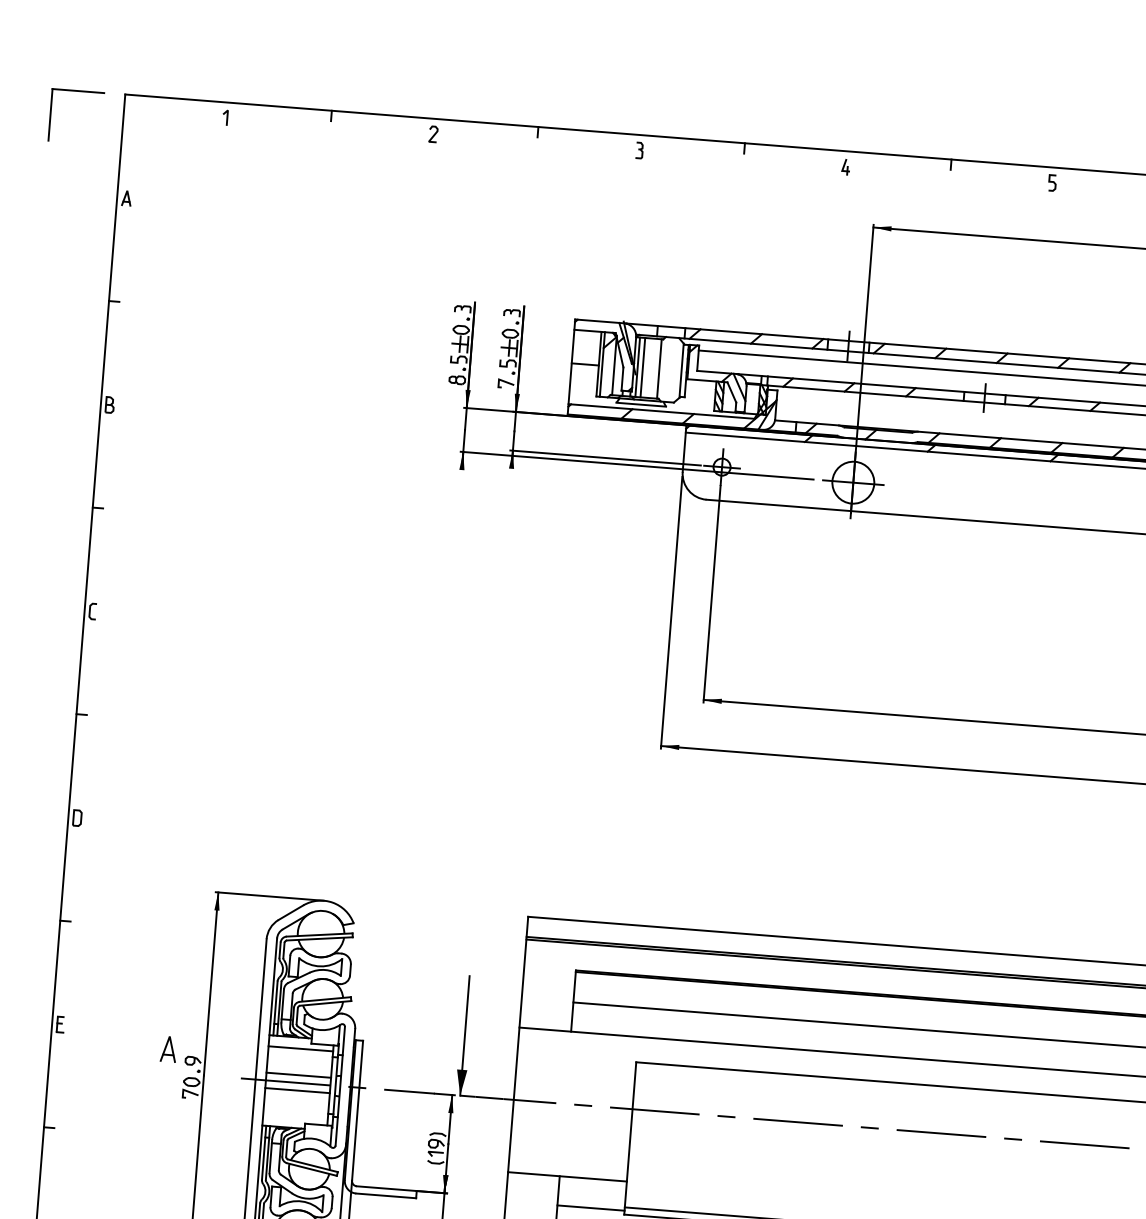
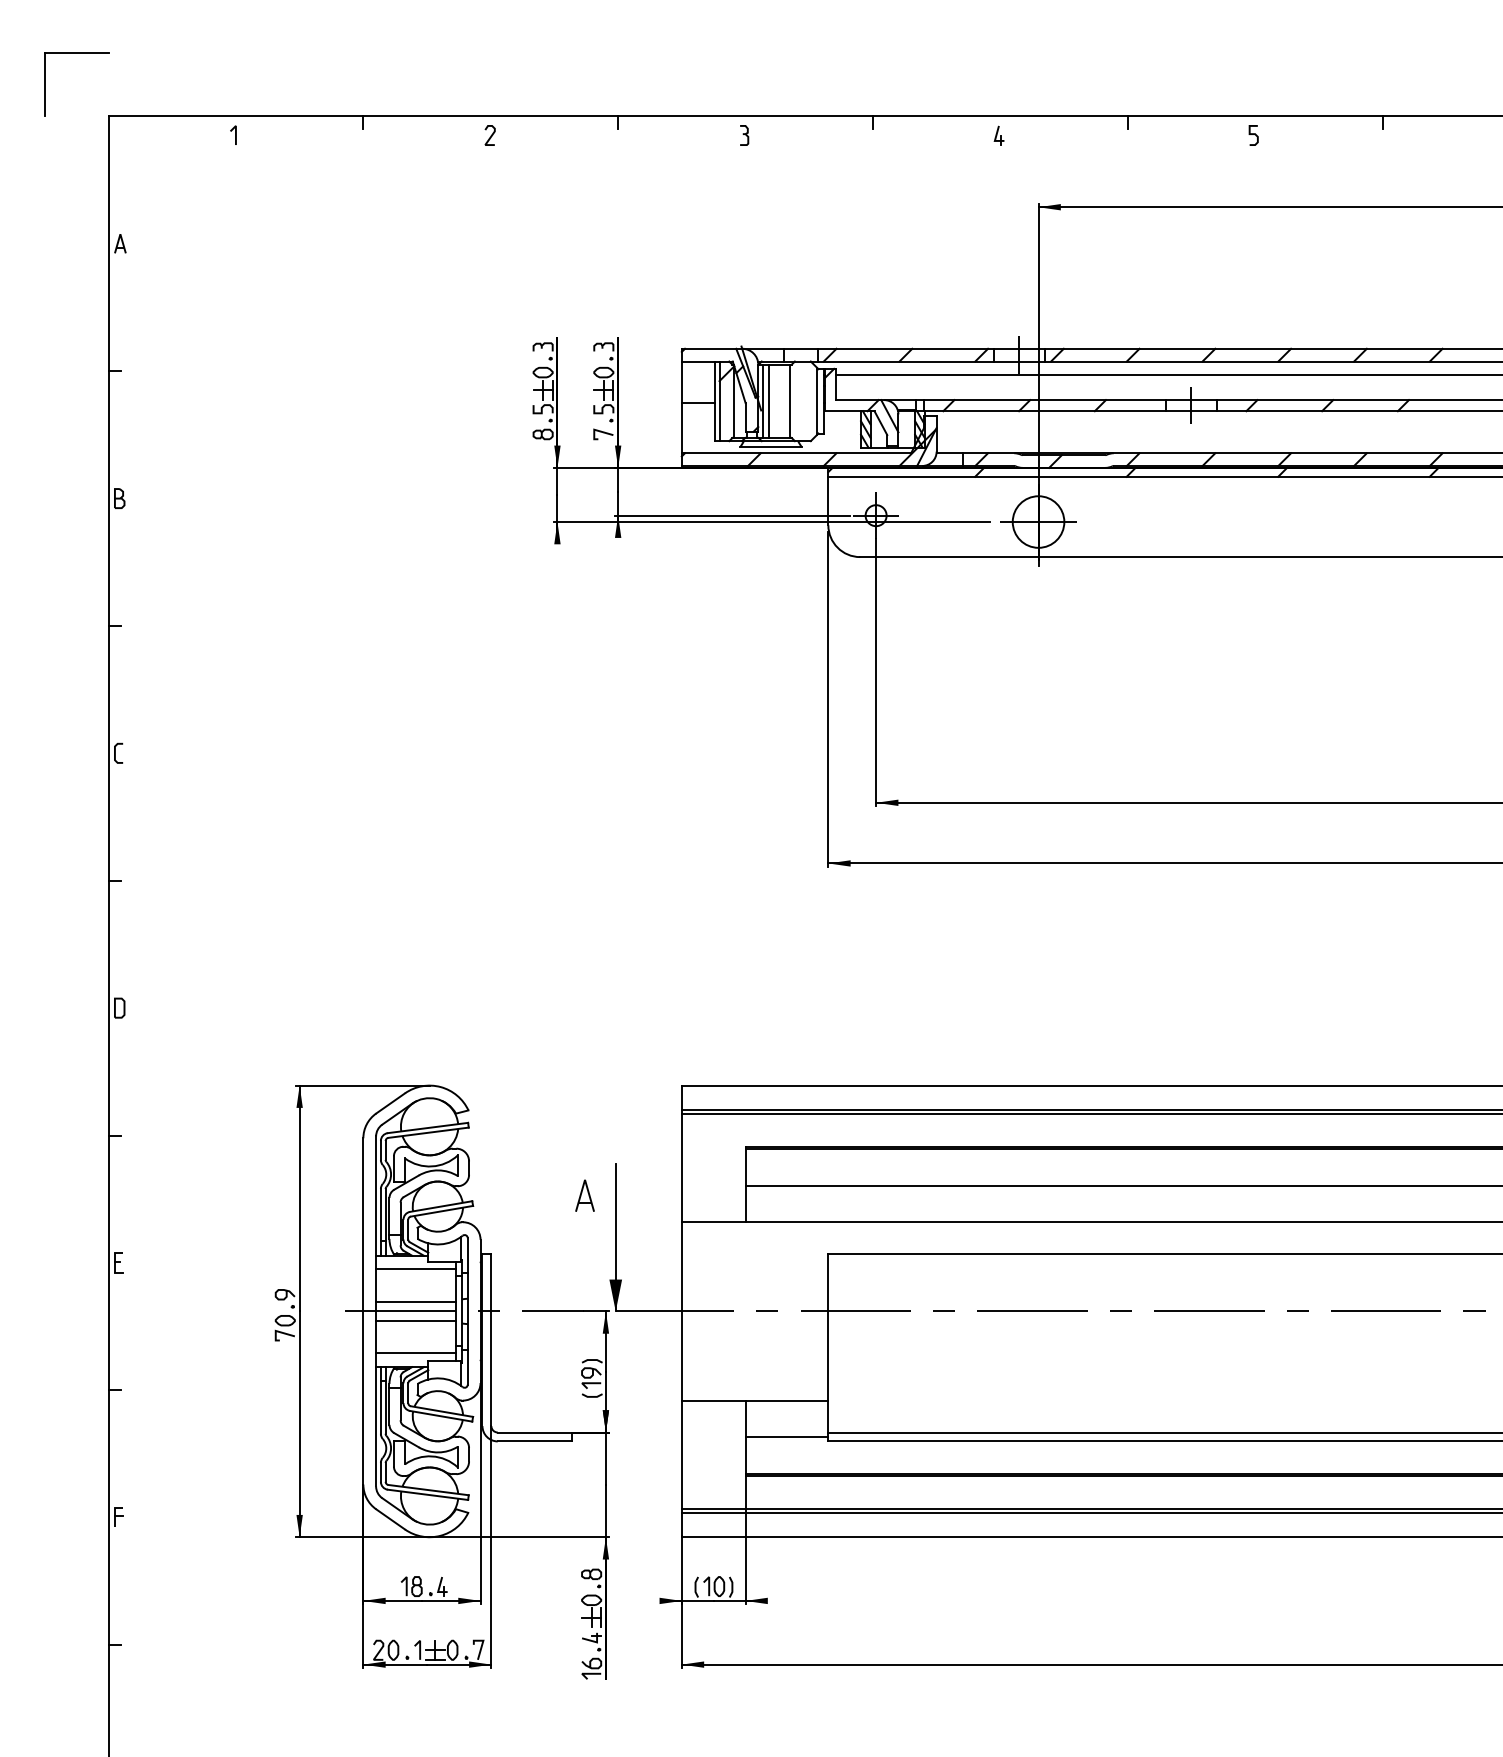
part: (78, 91) -> (76, 53), moved
part: (168, 1049) -> (584, 1195), moved
line: (295, 1117) -> (415, 1353), added

